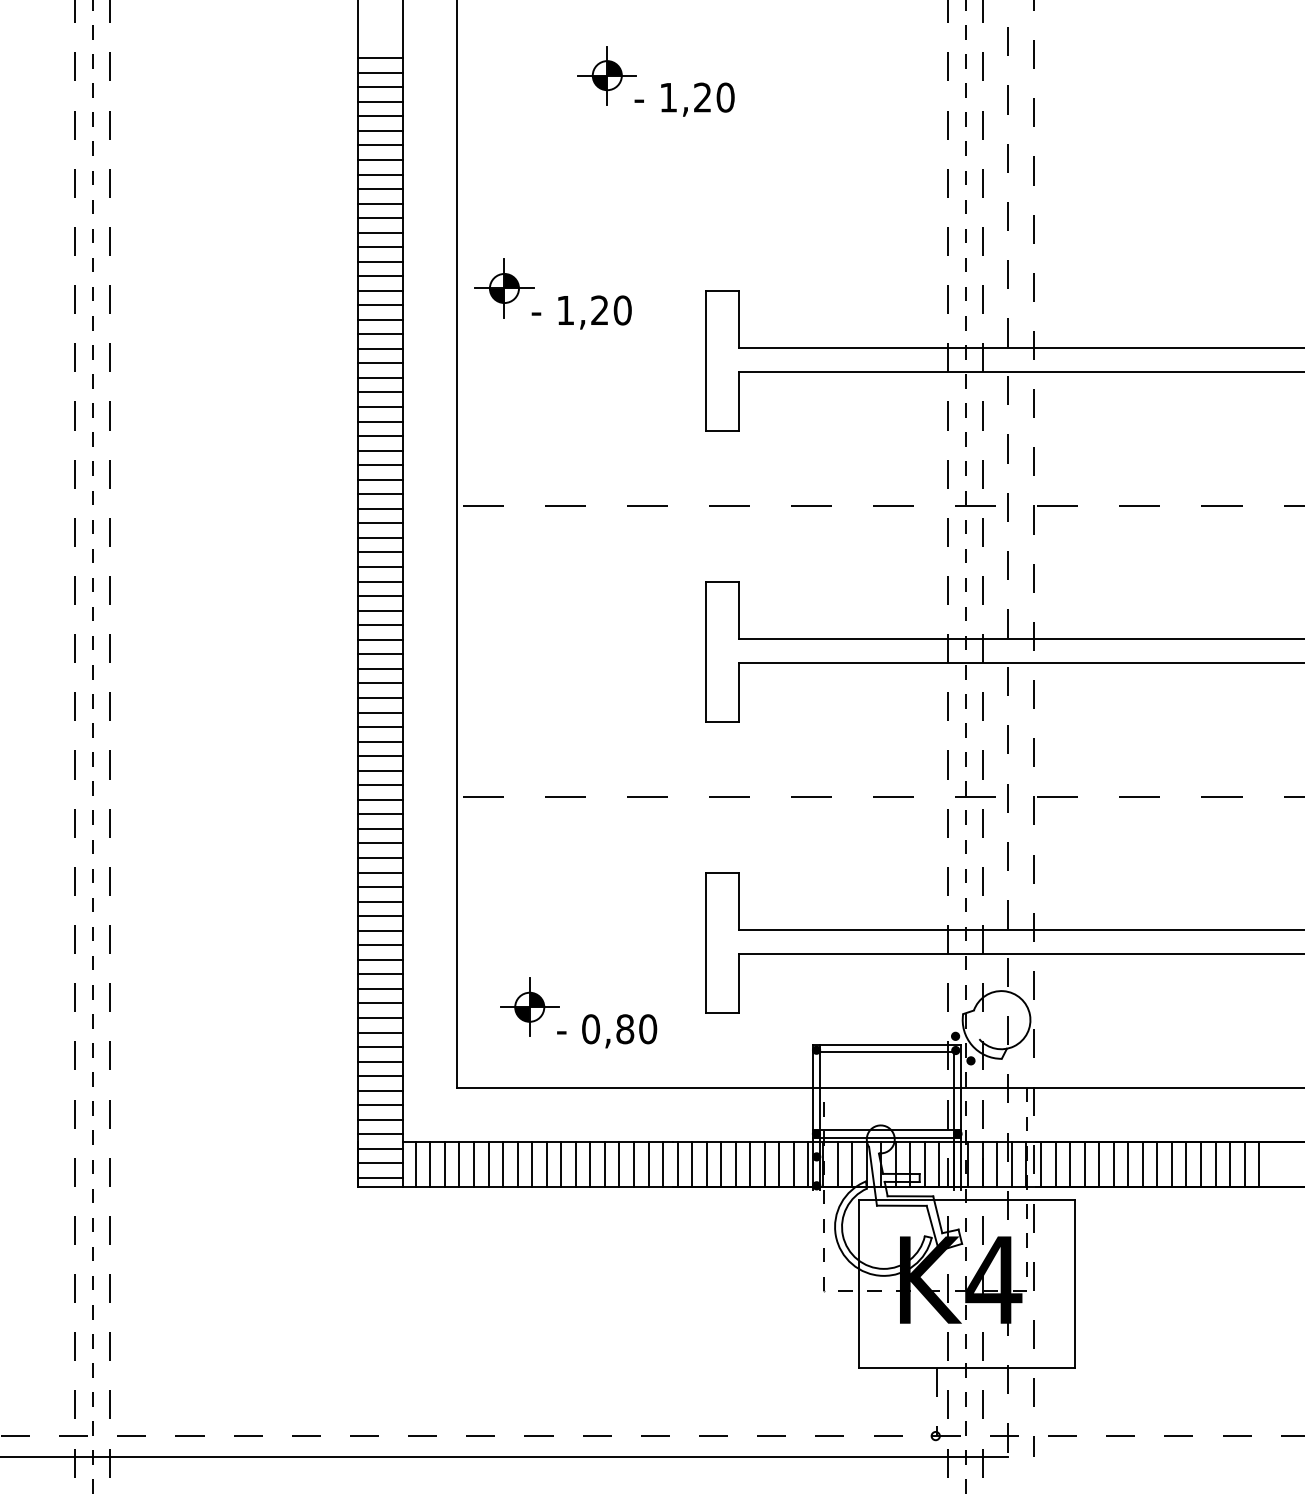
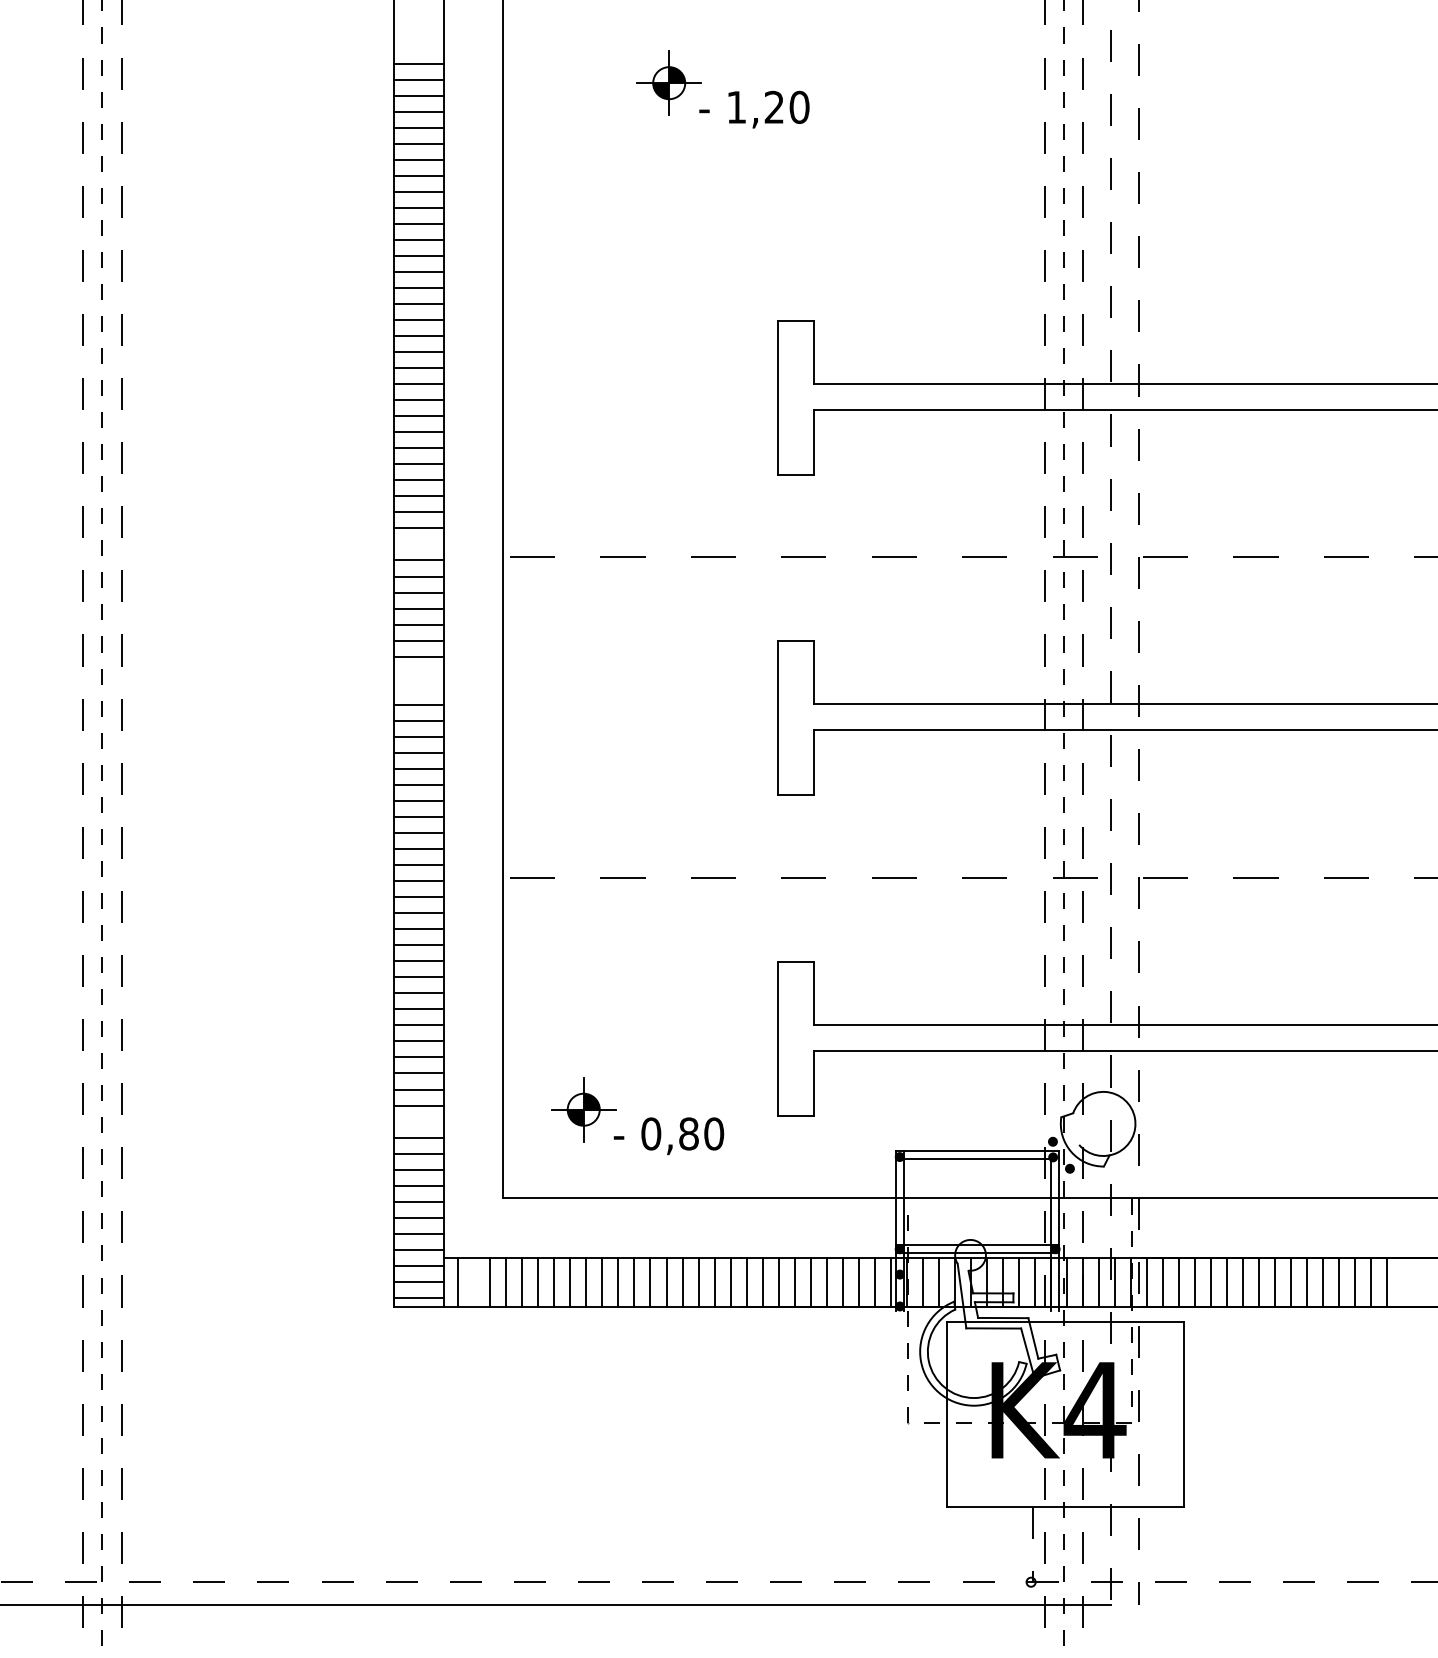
part: (558, 297) -> (615, 327), removed
line: (379, 494) -> (418, 544), removed
line: (379, 610) -> (418, 672), removed
line: (379, 625) -> (418, 689), removed
line: (379, 1018) -> (418, 1122), removed
line: (430, 1163) -> (474, 1281), removed

